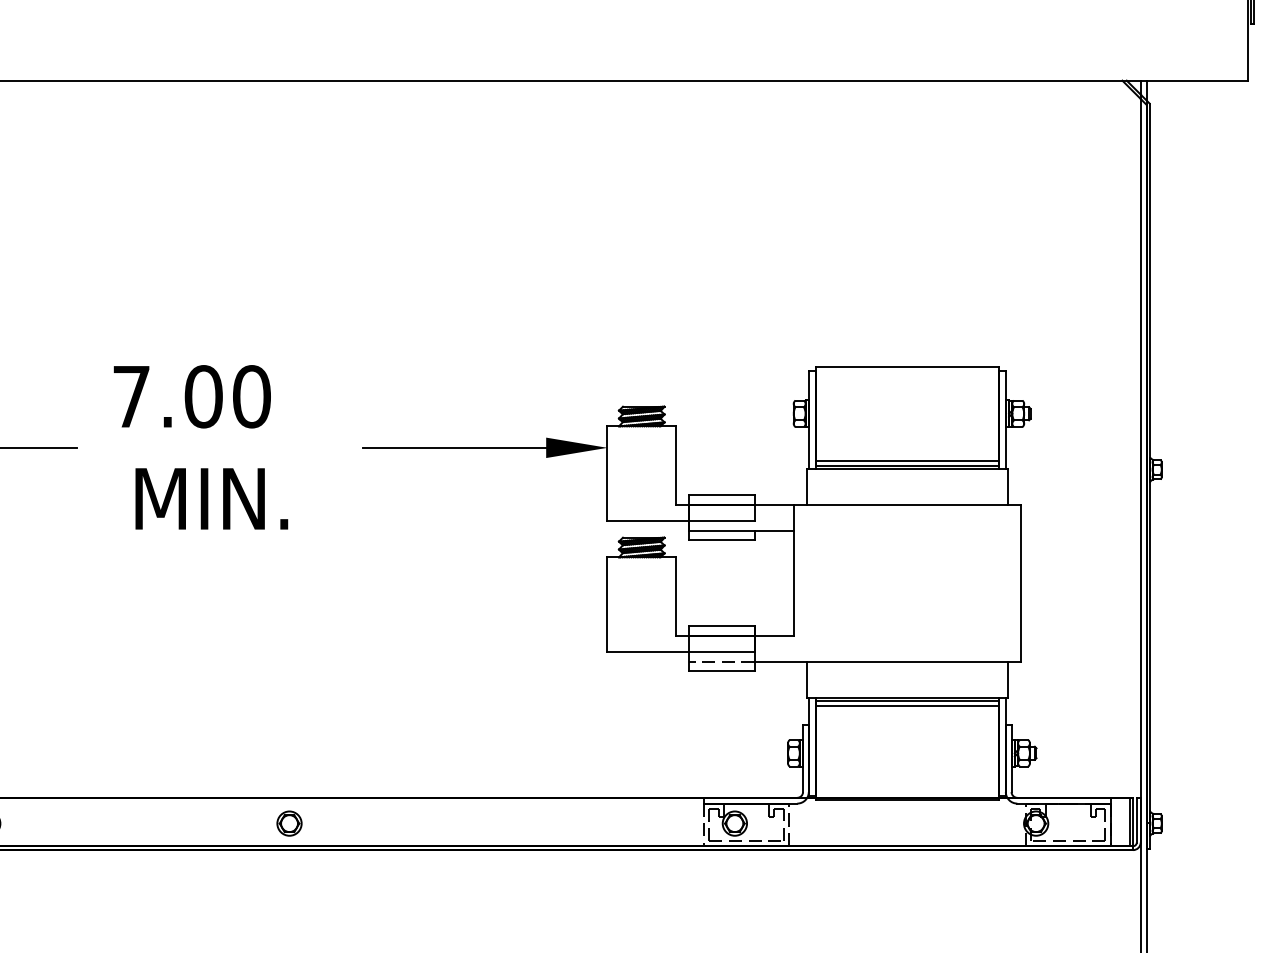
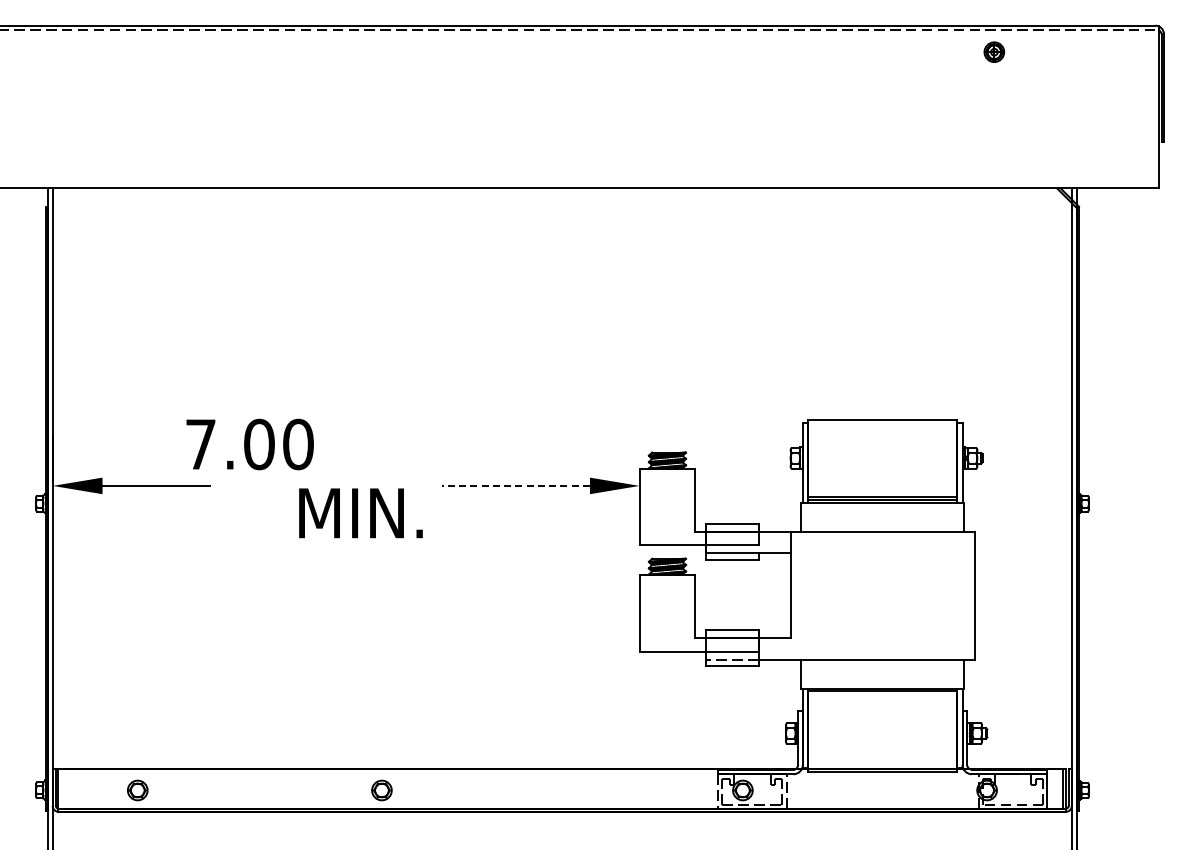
text: (191, 396) -> (249, 444), moved
line: (454, 447) -> (515, 485), solid -> dashed
text: (211, 499) -> (360, 513), moved
line: (907, 706) -> (882, 695), removed

